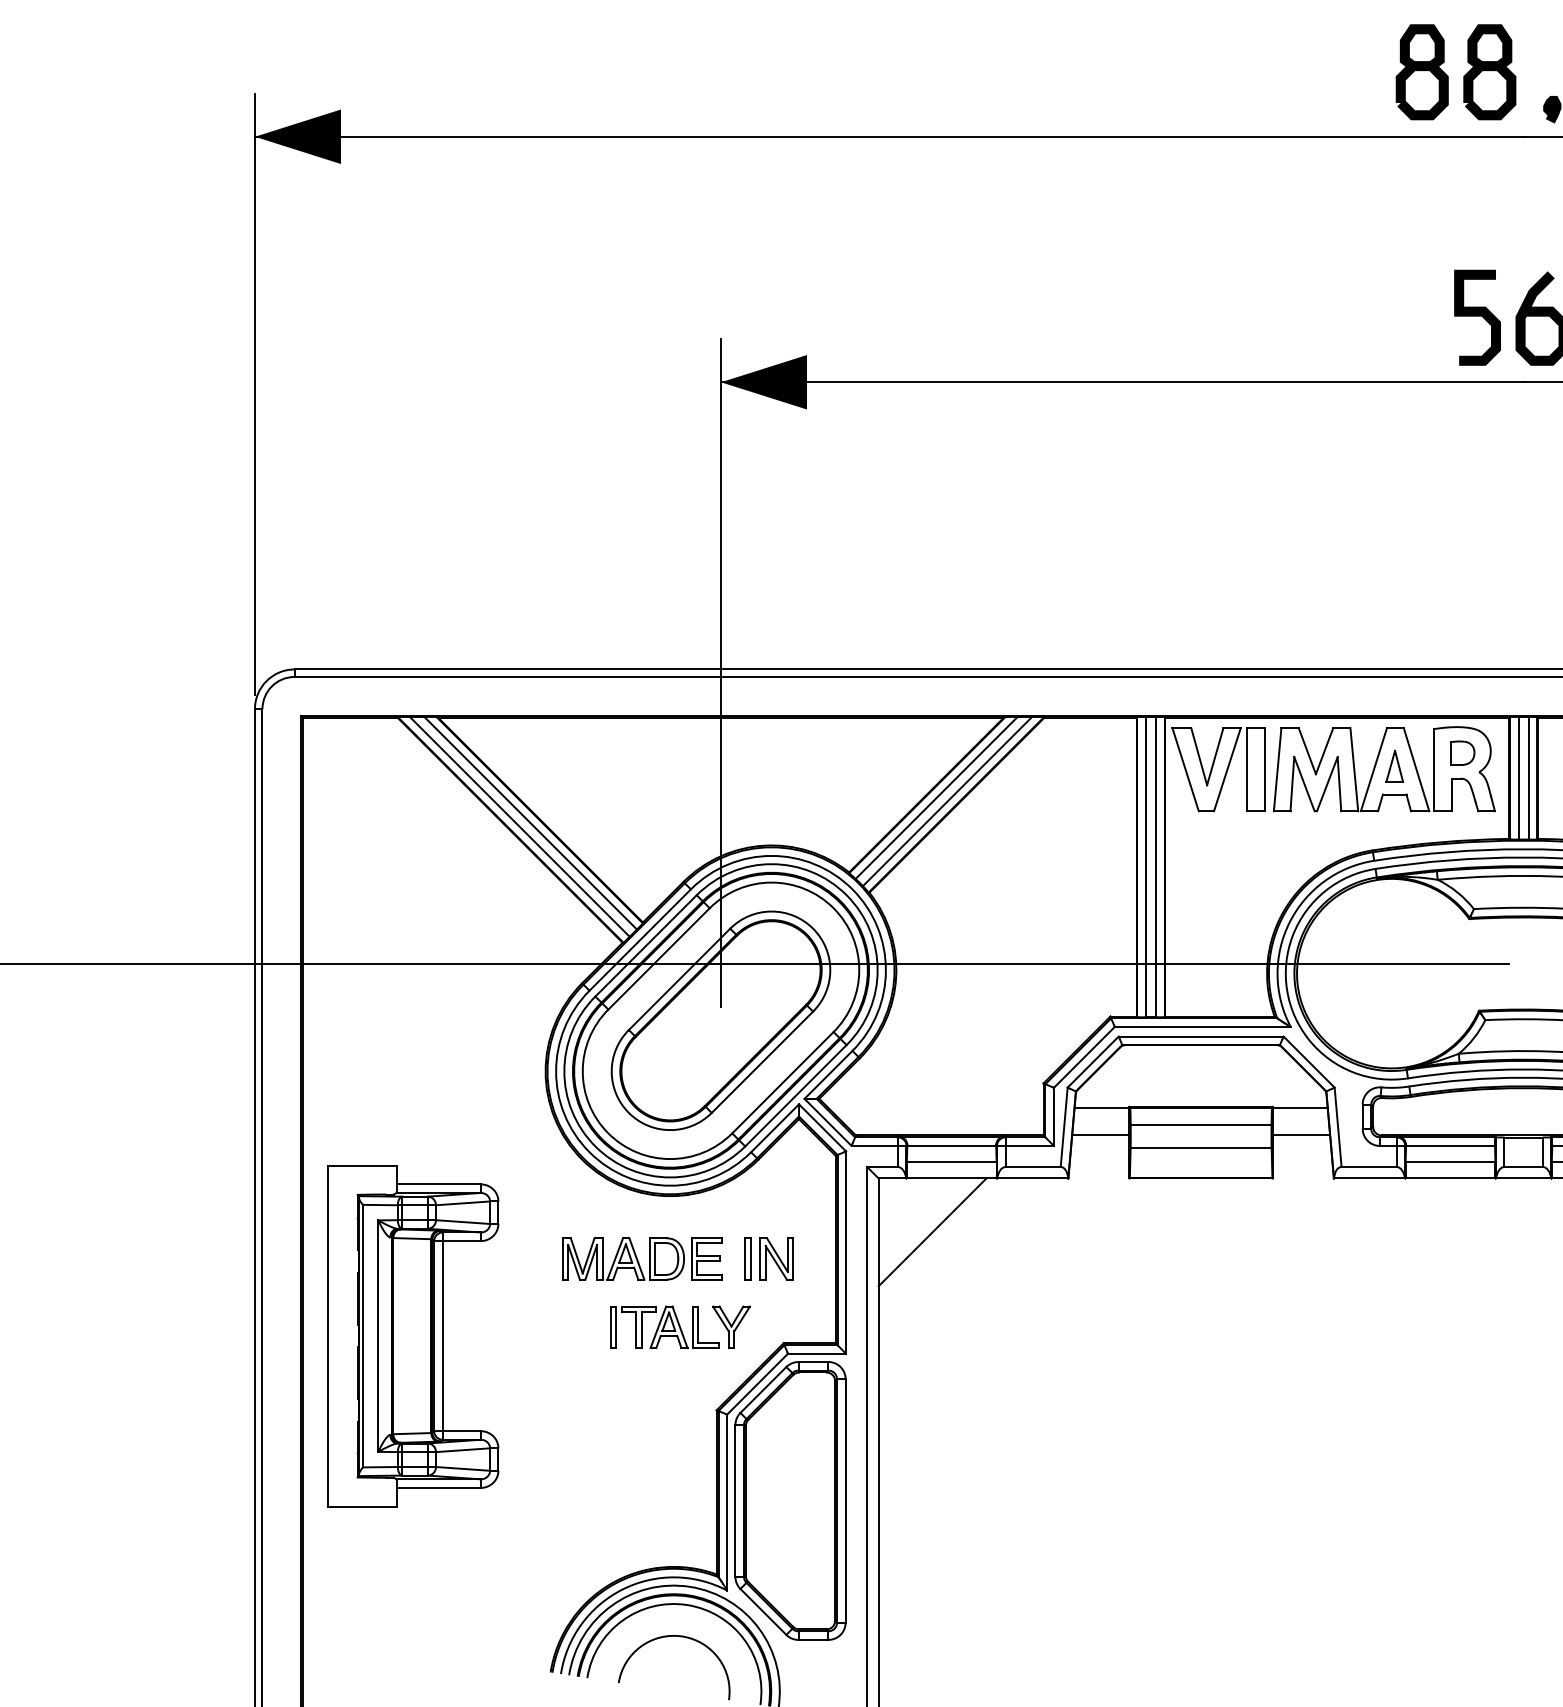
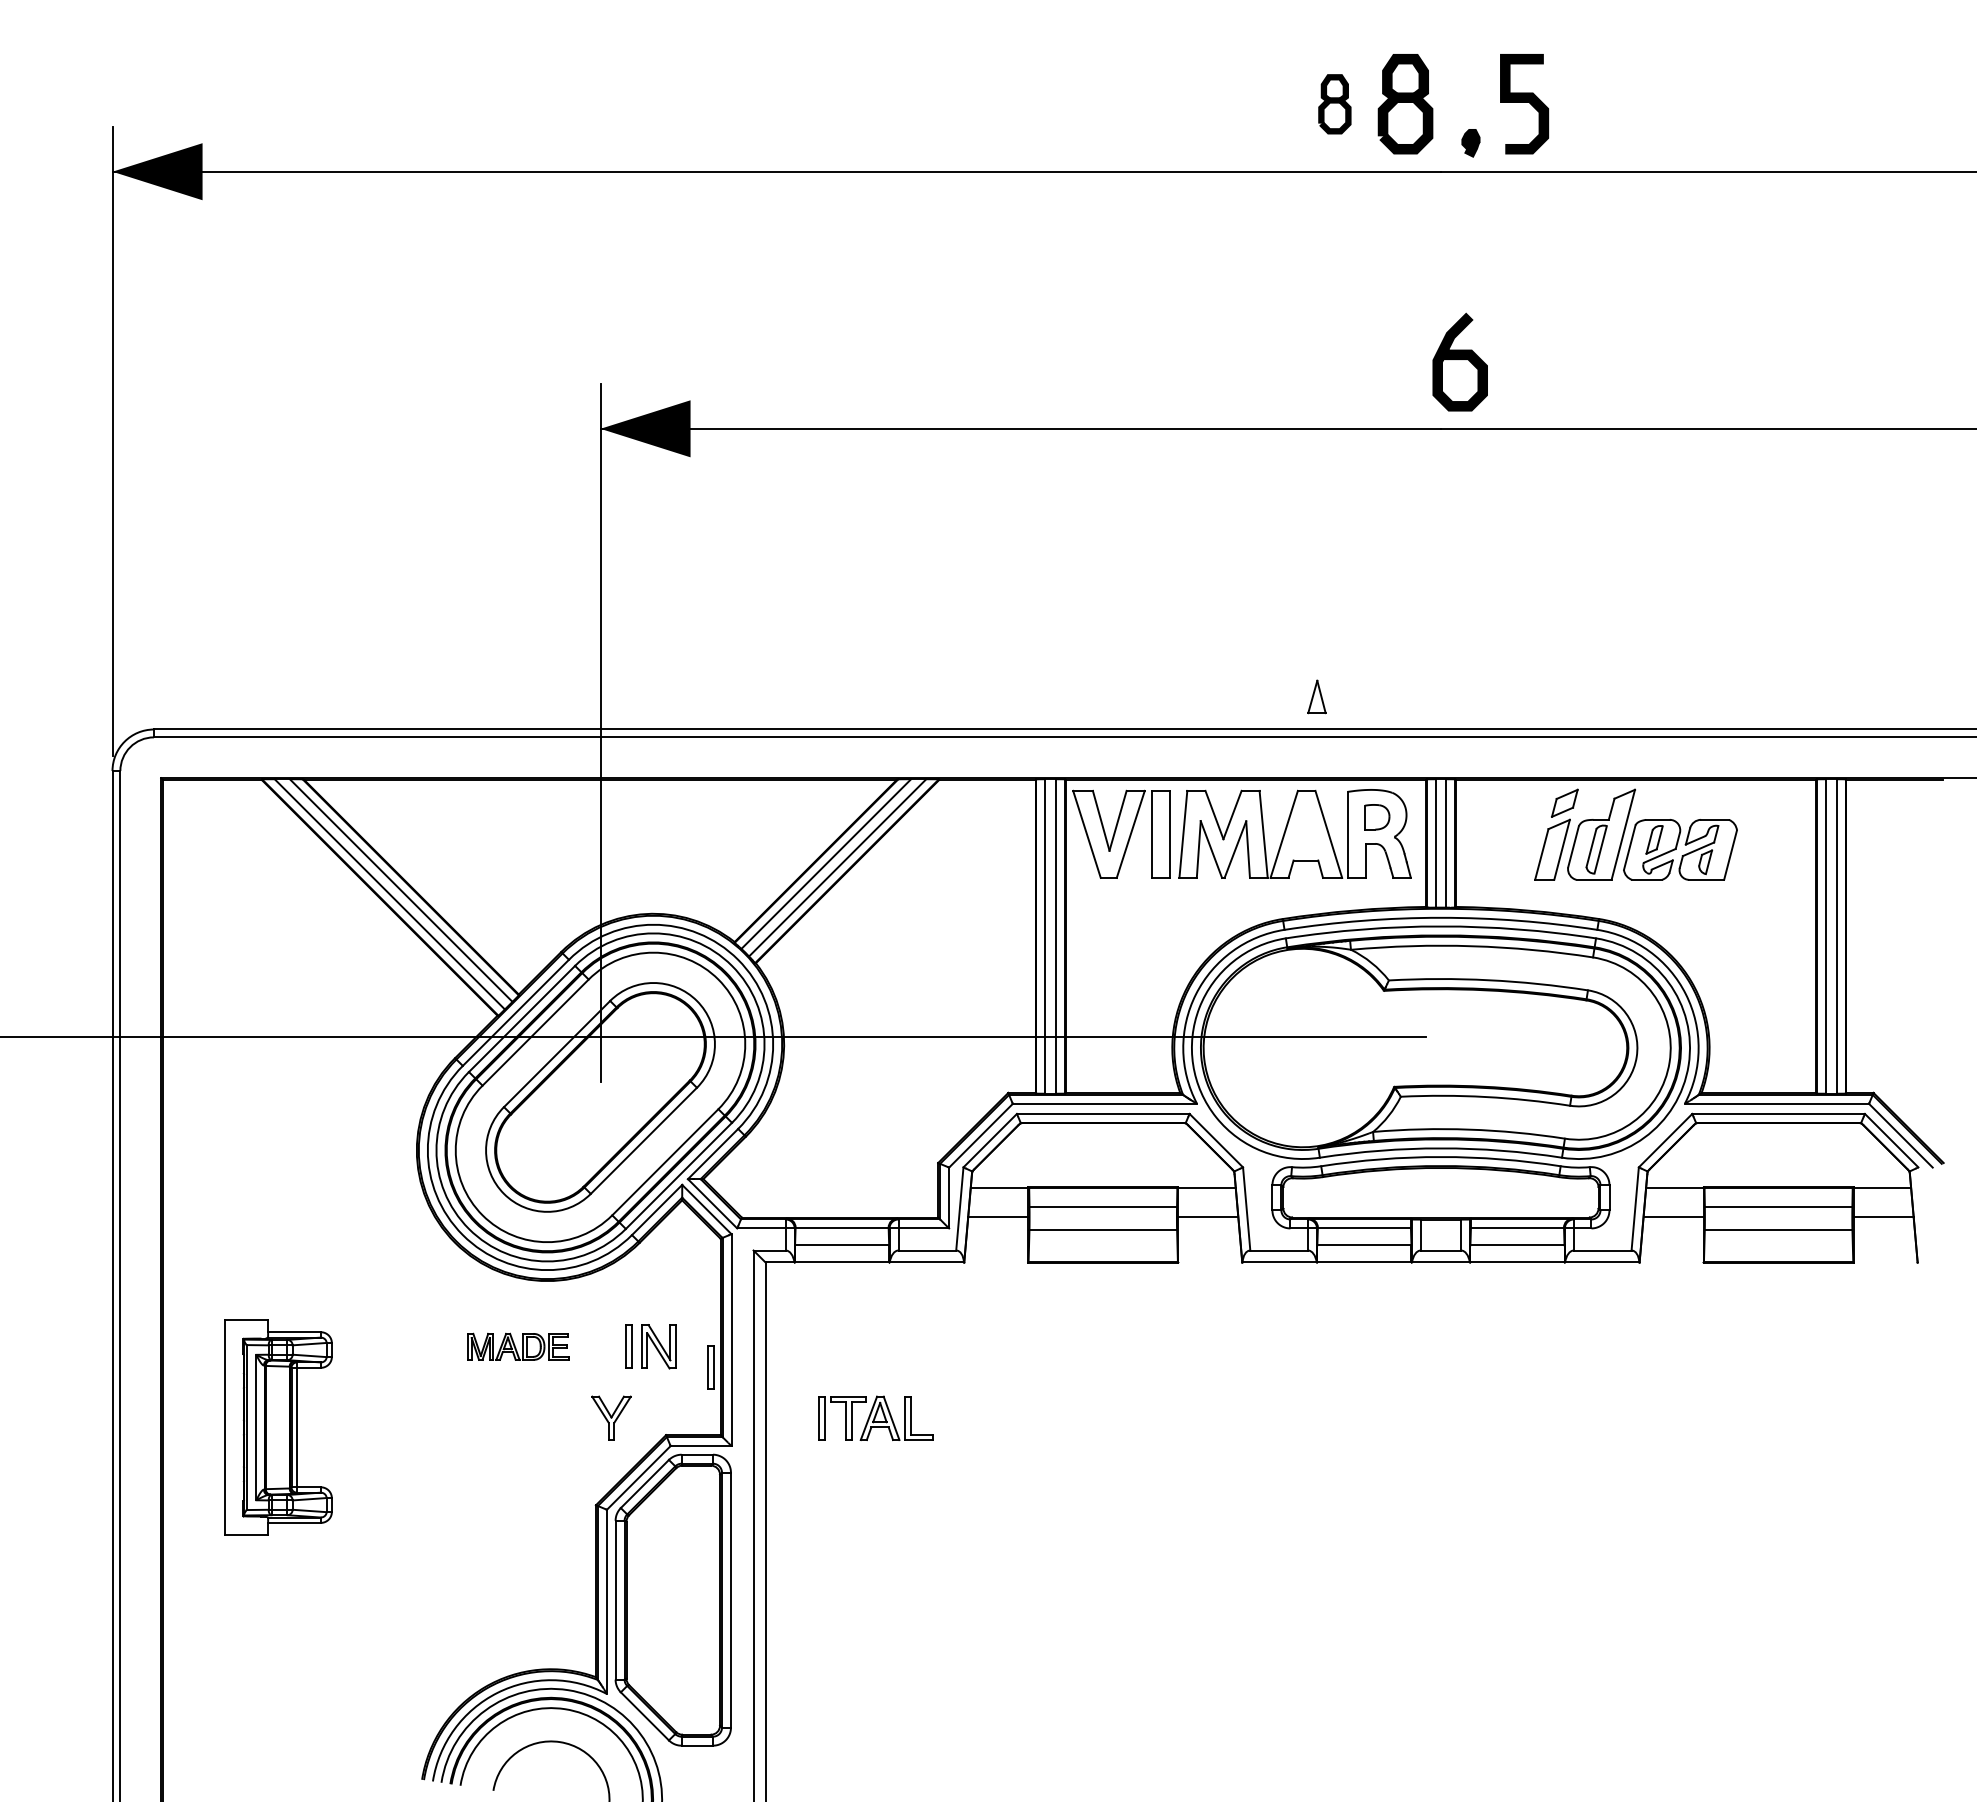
part: (1421, 72) -> (1334, 104), size x0.6
curve: (1477, 316) -> (1392, 359), removed
part: (1394, 765) -> (1316, 696), moved
line: (932, 1231) -> (821, 1318), removed
part: (642, 1258) -> (518, 1346), size x0.6
part: (826, 1278) -> (710, 1367), added
part: (664, 1326) -> (875, 1417), moved
part: (413, 1336) -> (278, 1427), size x0.6

